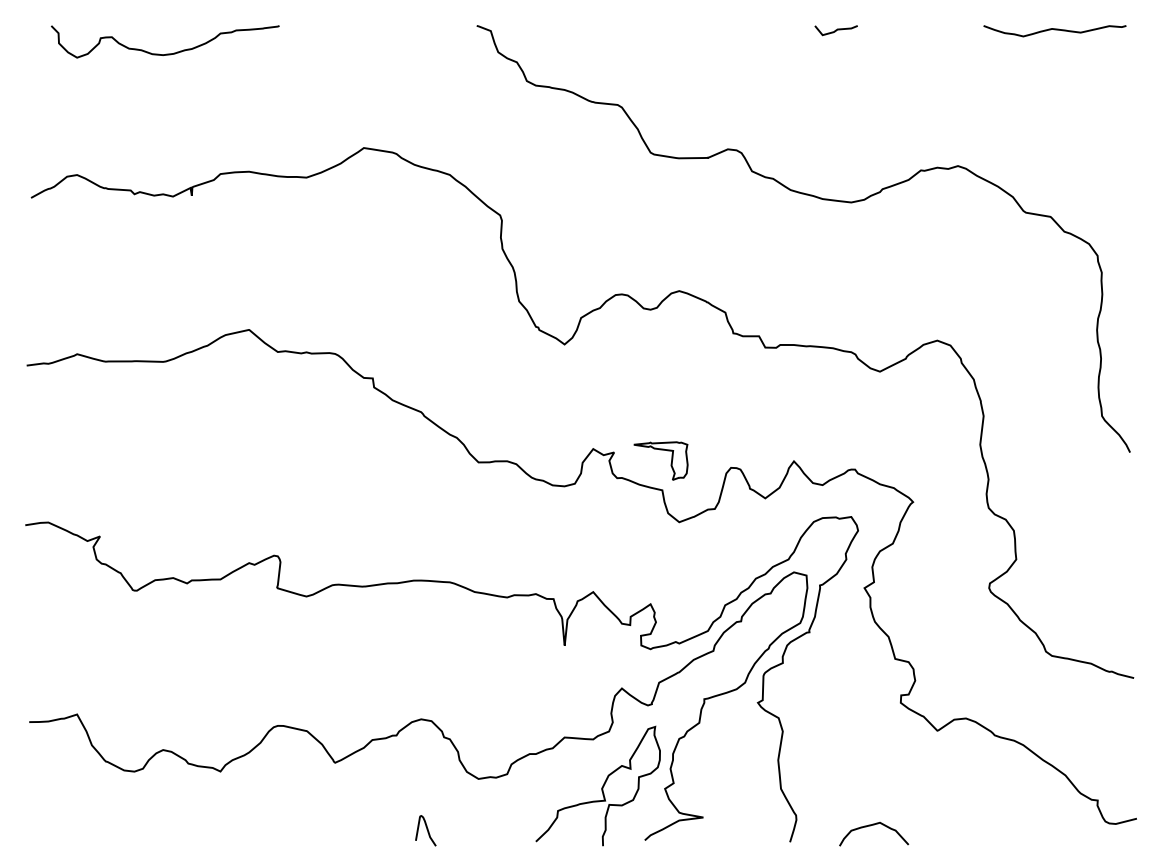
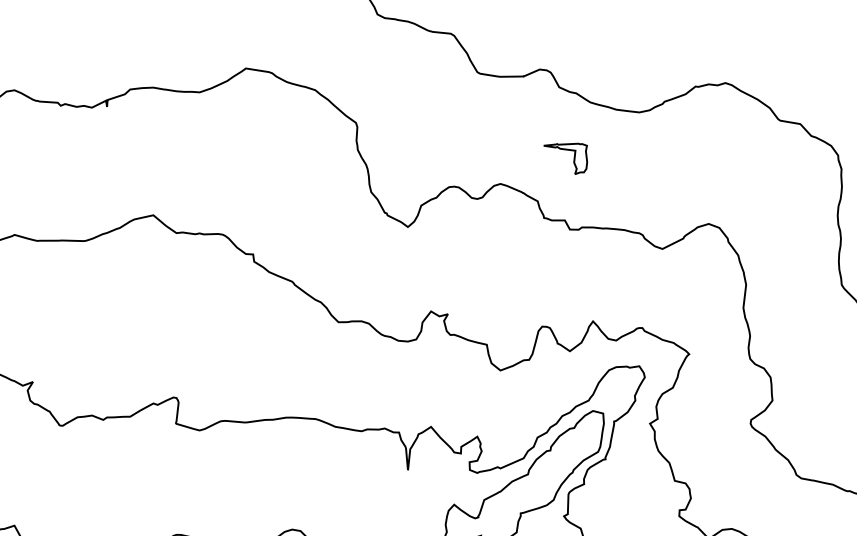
part: (660, 450) -> (565, 150), moved

